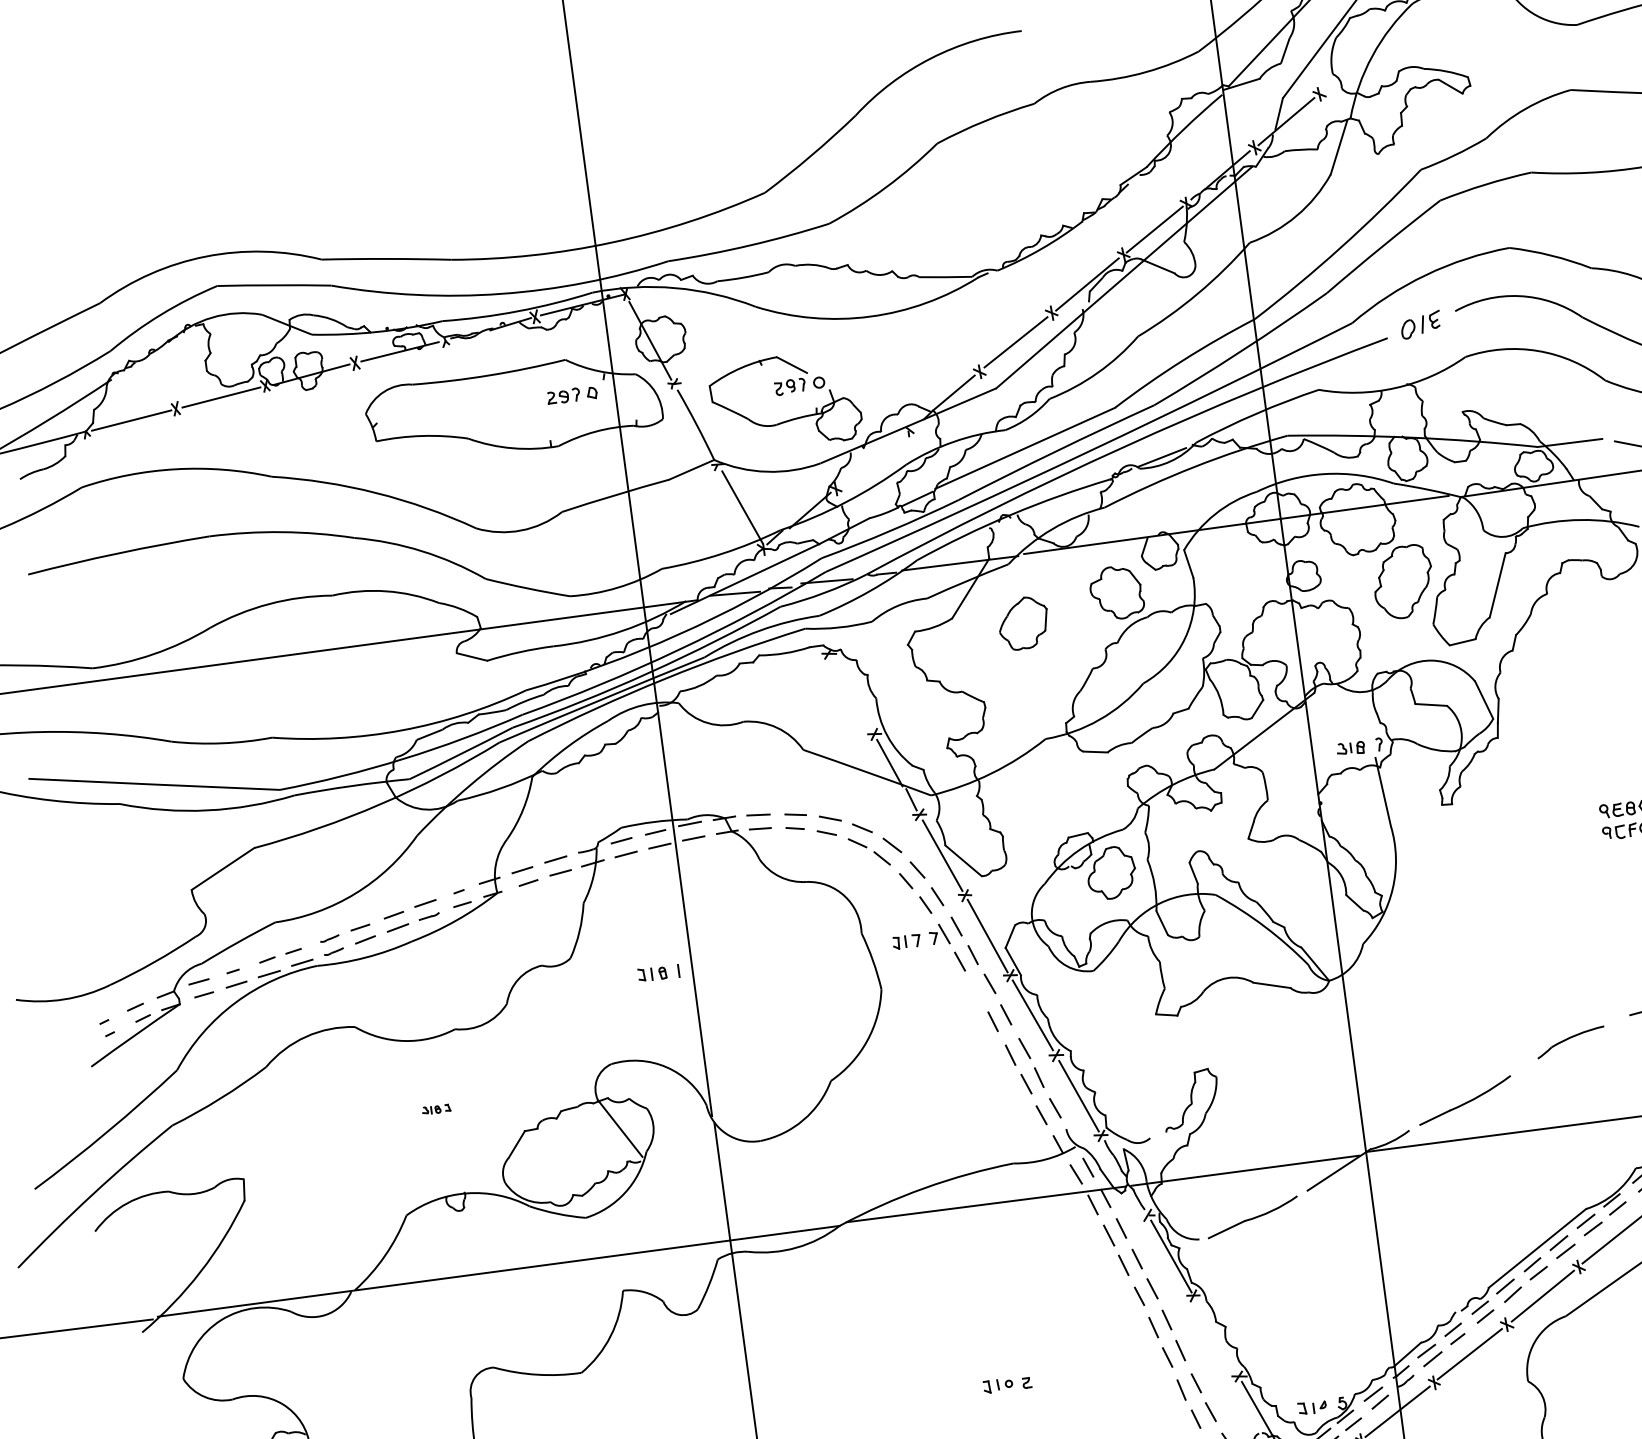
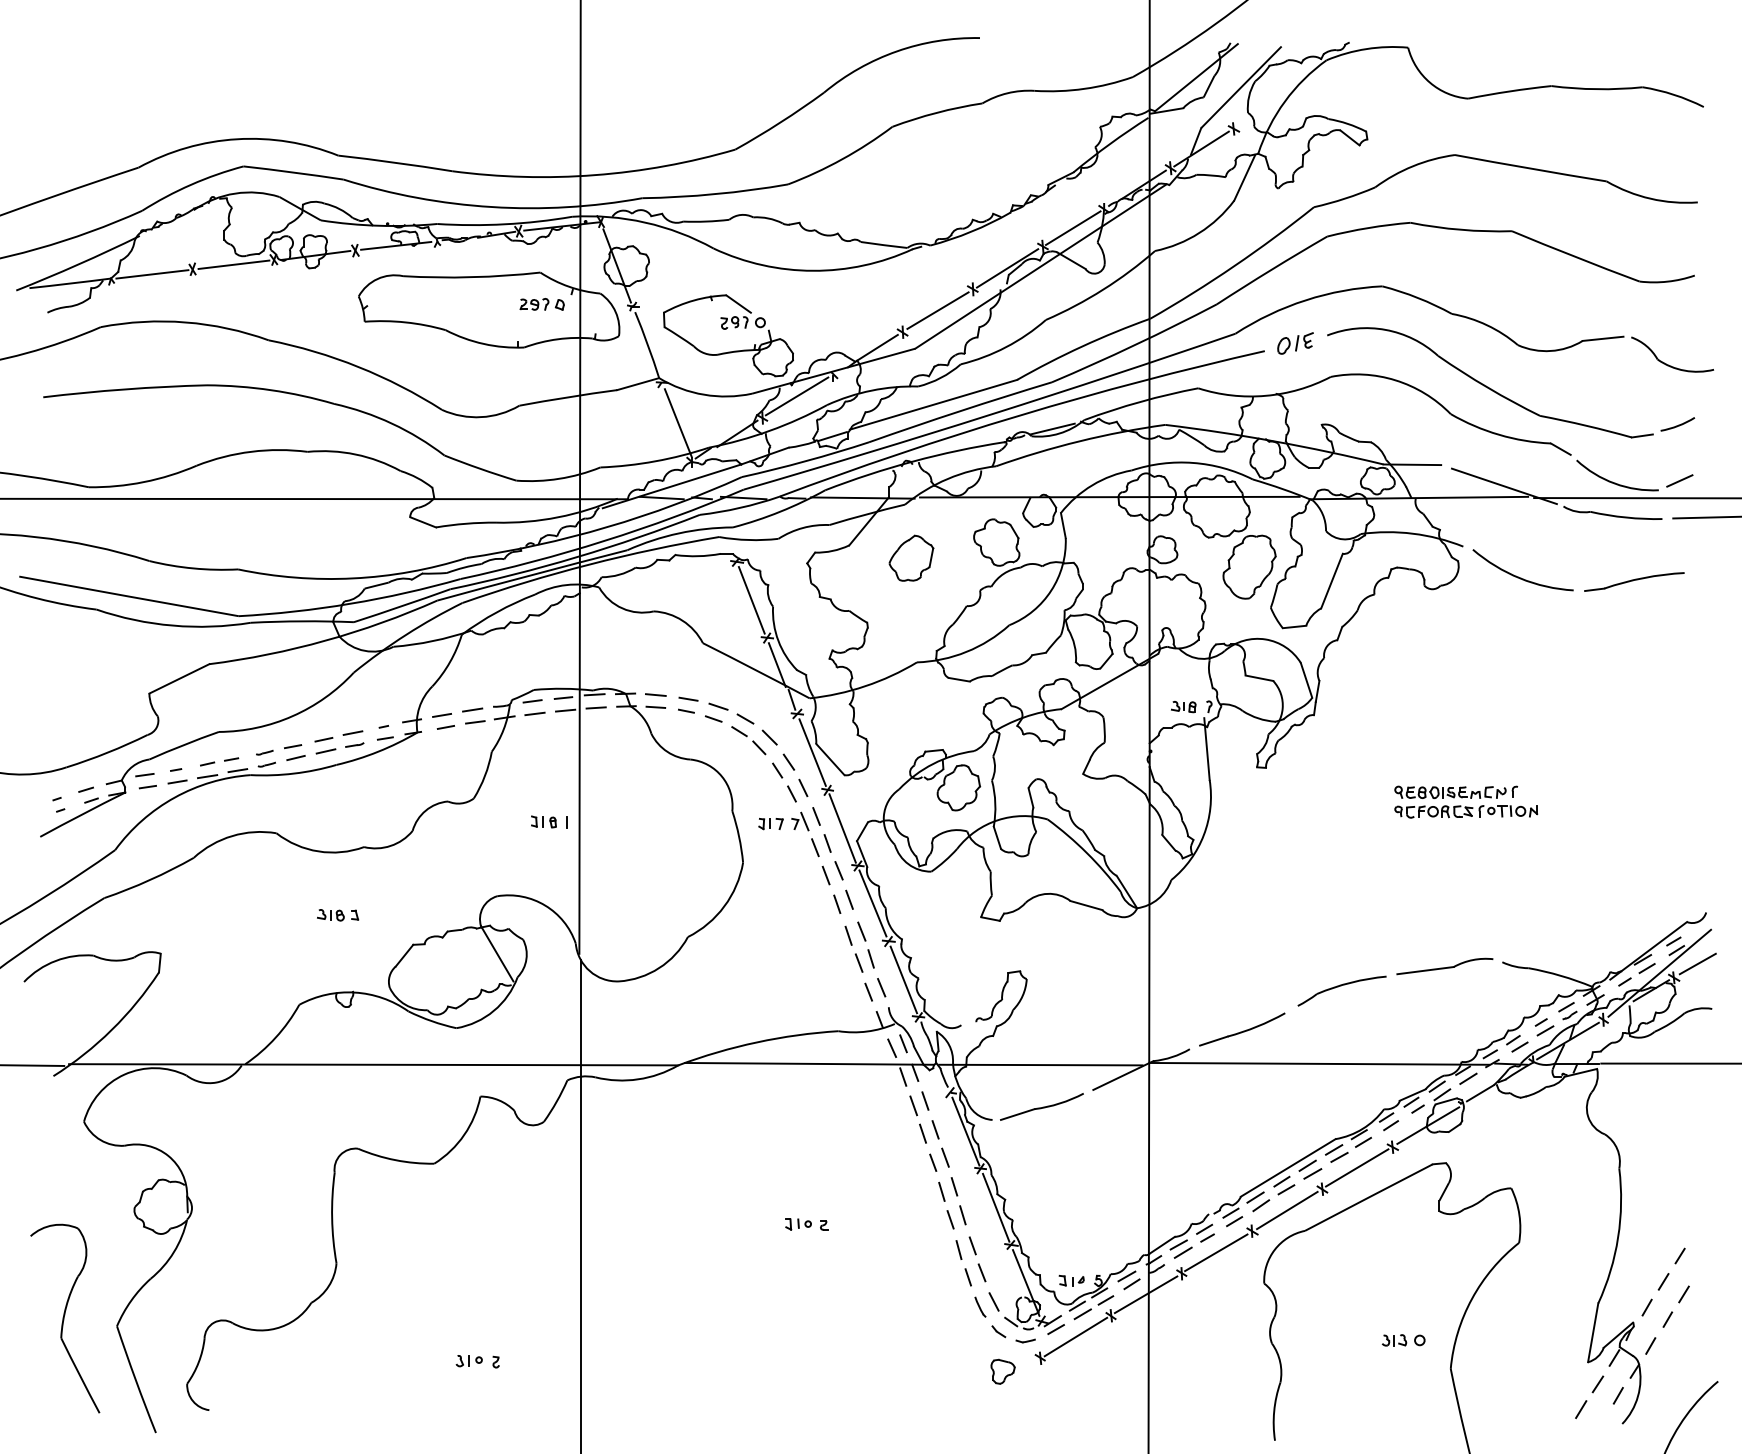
line: (870, 459) -> (796, 396), added
line: (851, 694) -> (751, 600), added
line: (975, 991) -> (825, 875), added
part: (1570, 1041) -> (1341, 990), size x1.43
part: (436, 1109) -> (338, 915), size x1.67
line: (1215, 1336) -> (995, 1207), added

